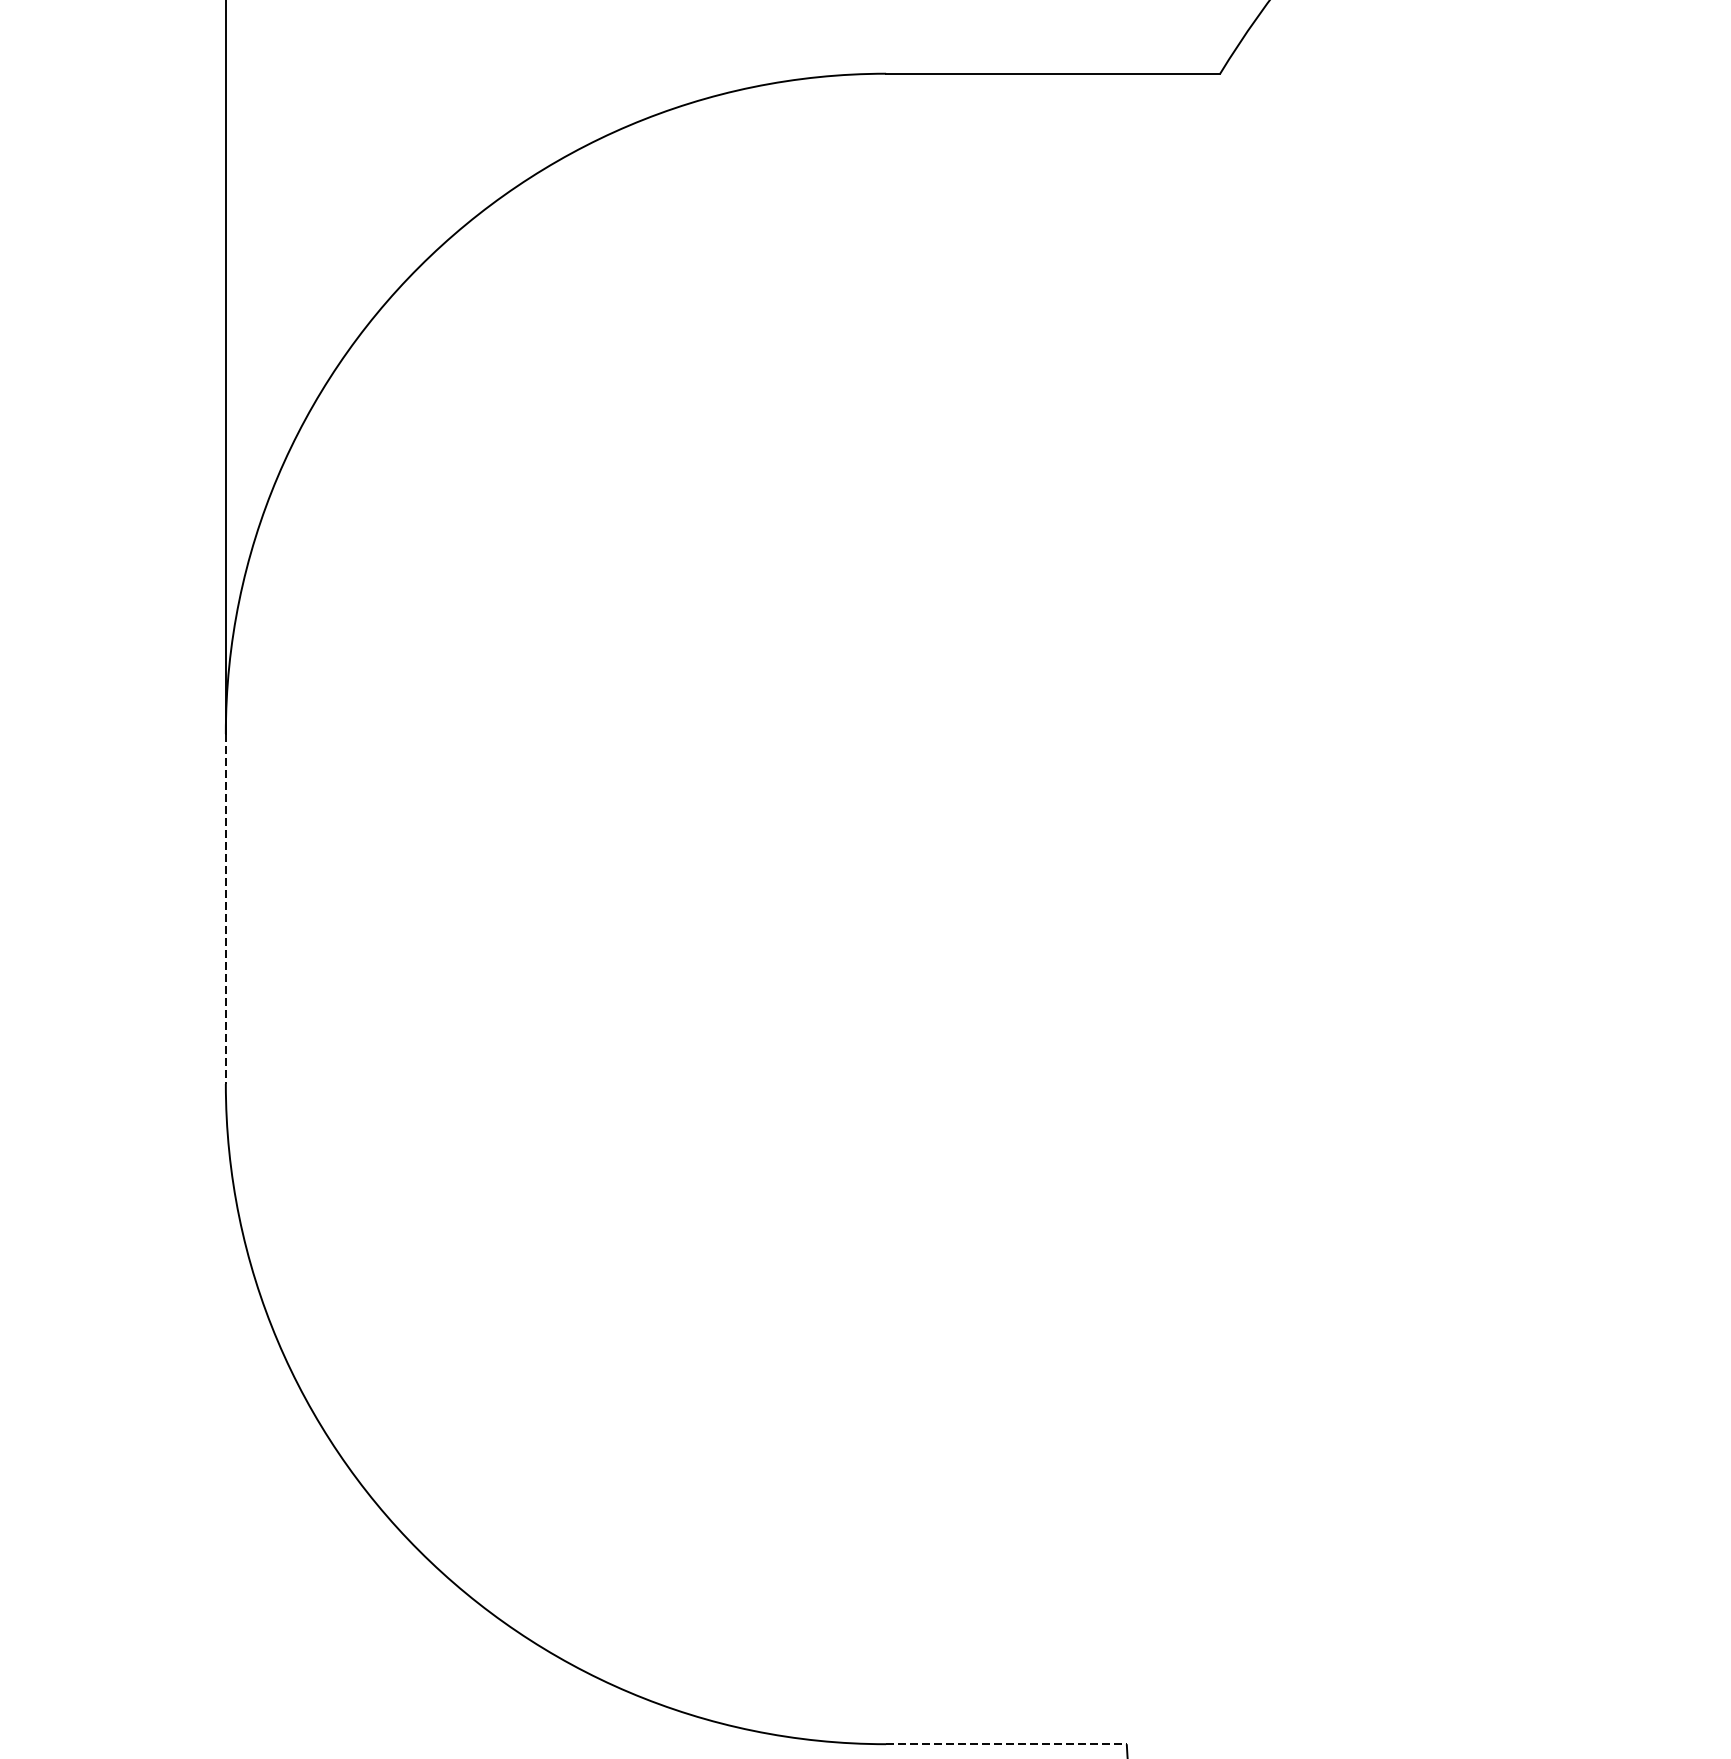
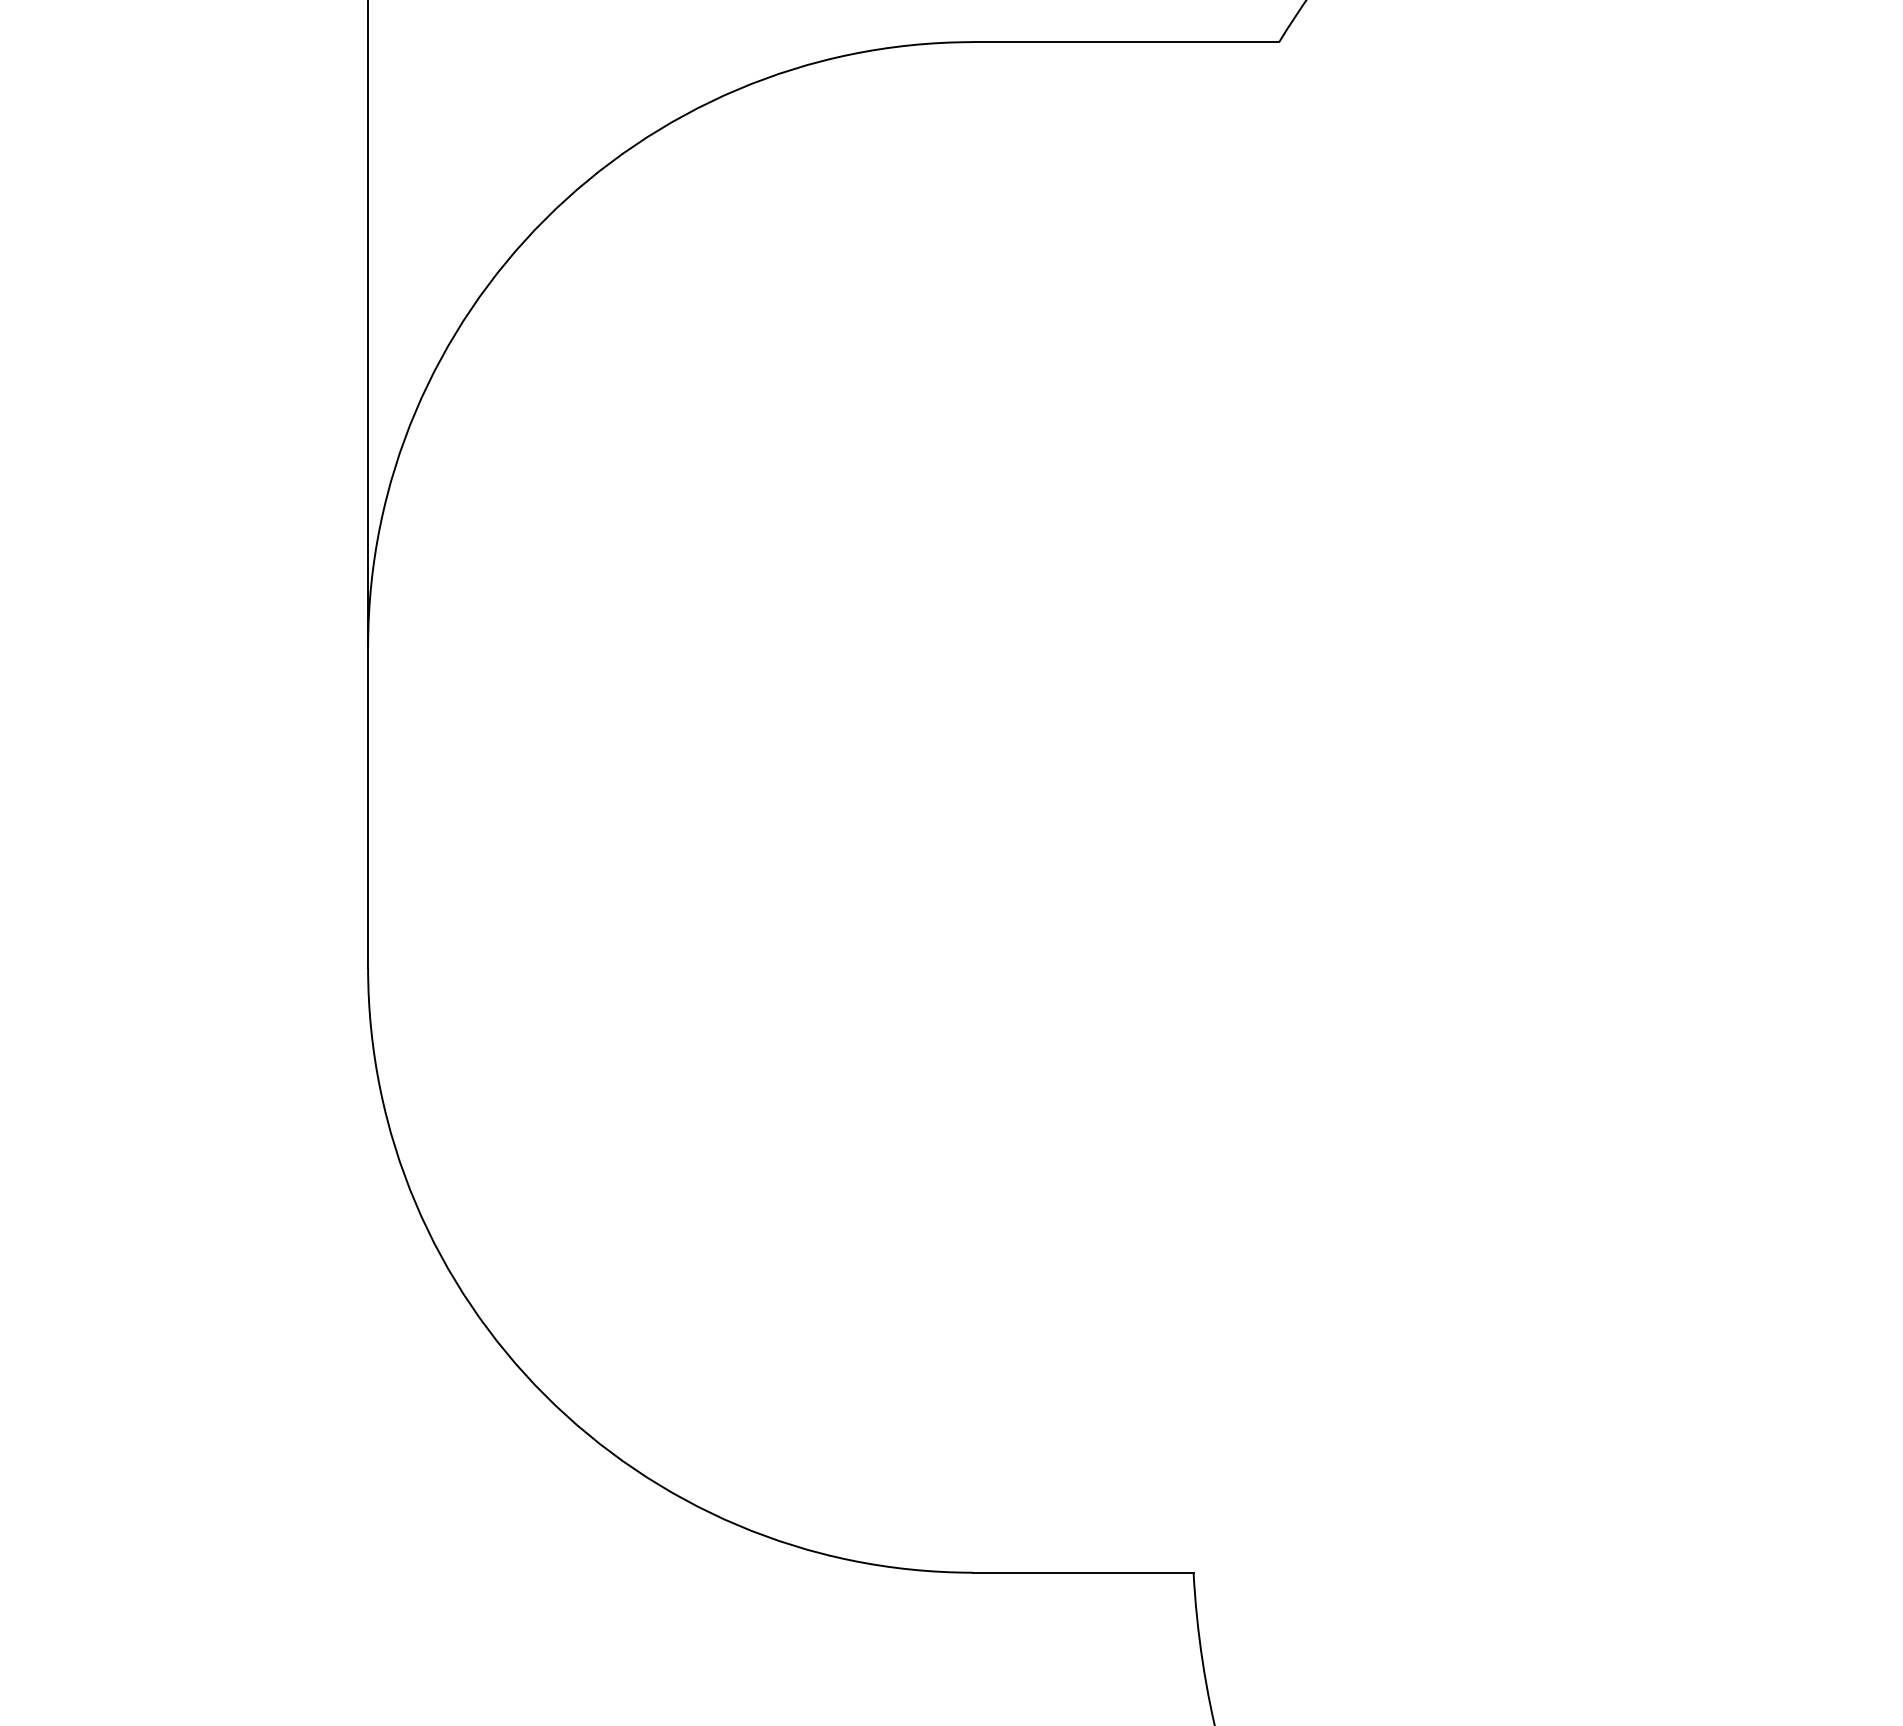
line: (226, 909) -> (368, 807), dashed -> solid
line: (1006, 1743) -> (1083, 1572), dashed -> solid

